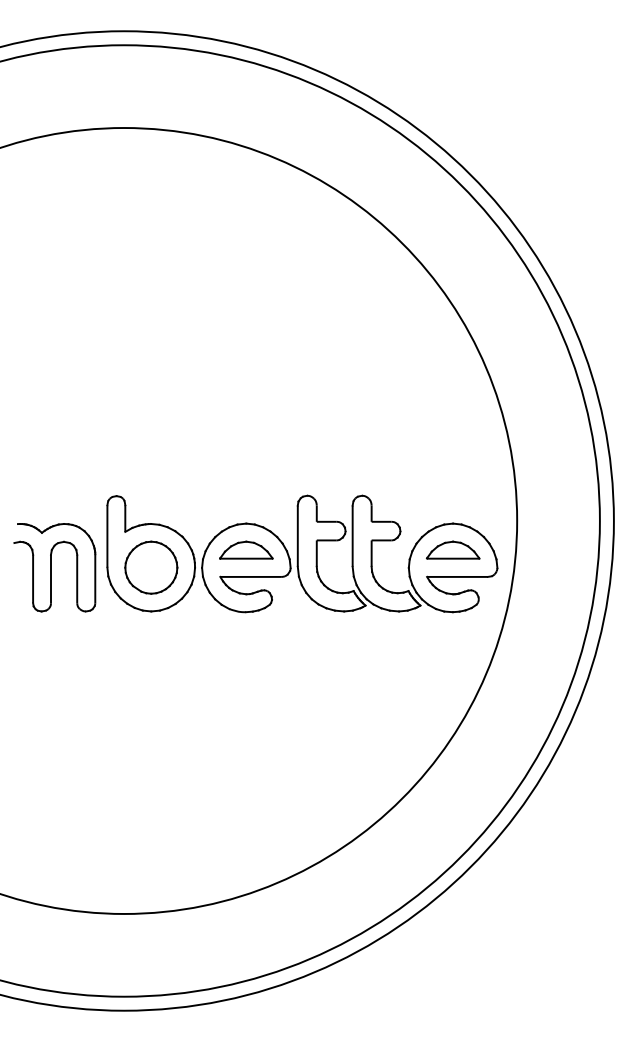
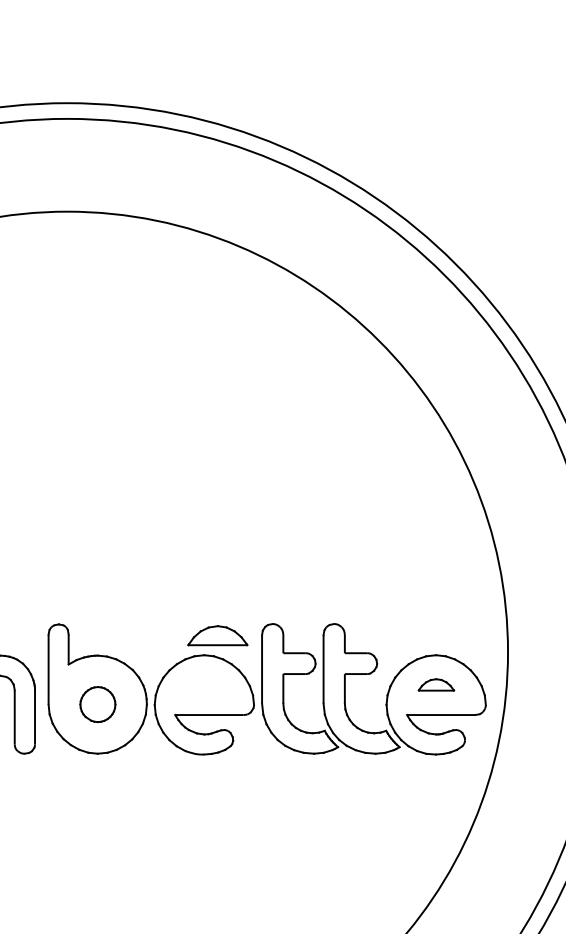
part: (246, 549) -> (218, 634), moved
part: (453, 549) -> (436, 684), size x0.6
part: (151, 567) -> (98, 704), size x0.6

